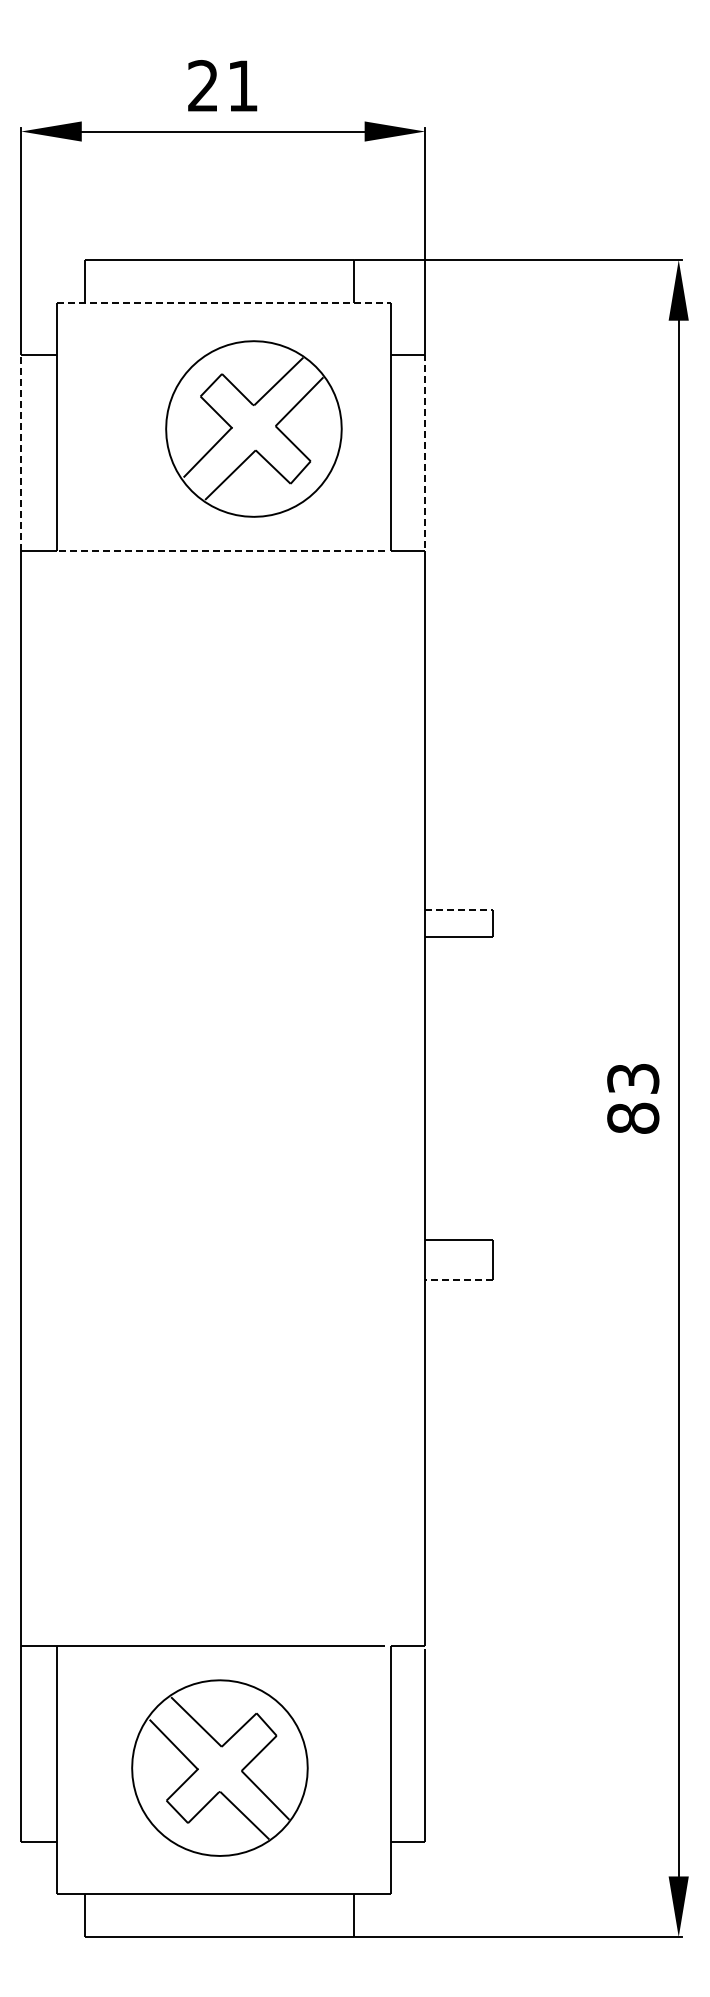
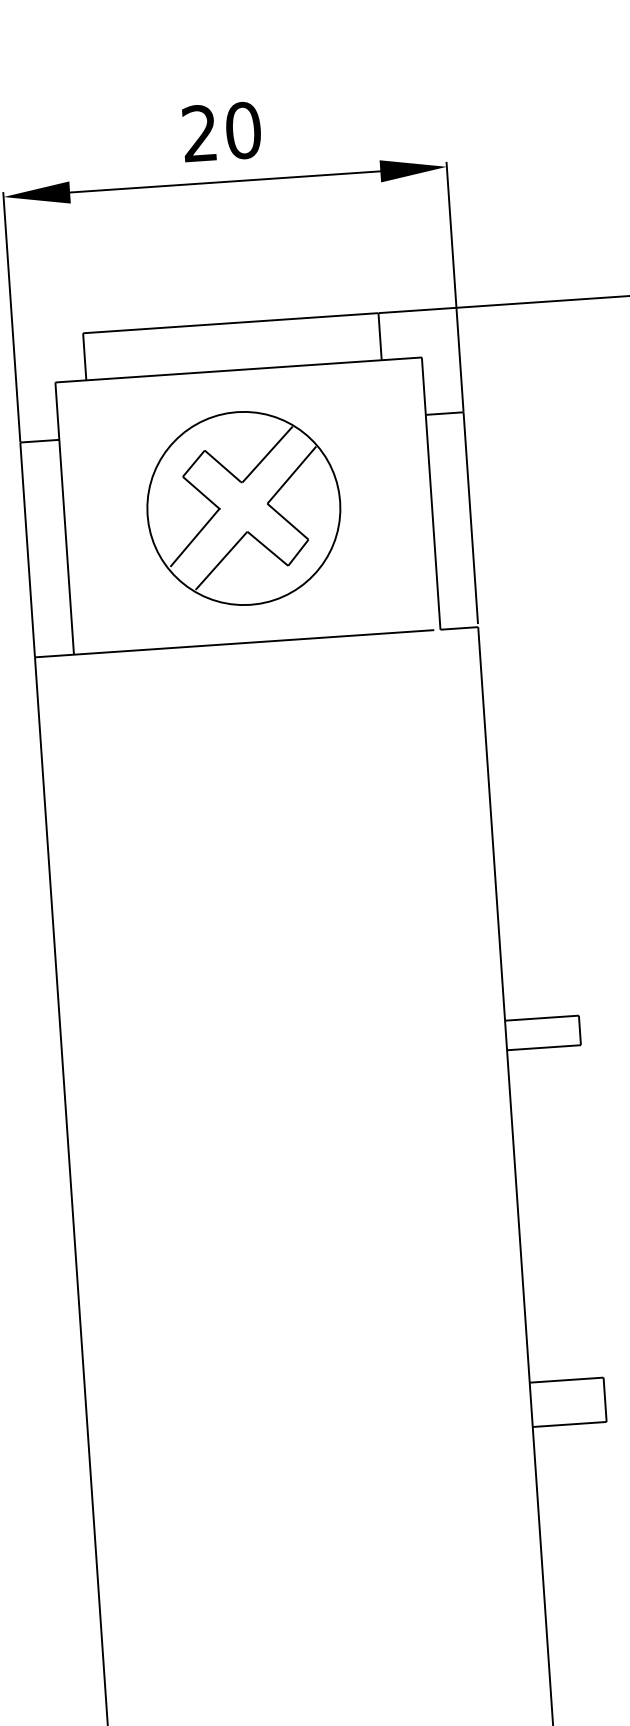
text: (242, 86) -> (242, 131), 21 -> 20
line: (224, 303) -> (239, 370), dashed -> solid
part: (253, 428) -> (243, 507), moved
line: (425, 451) -> (471, 517), dashed -> solid
line: (21, 453) -> (28, 550), dashed -> solid
line: (220, 551) -> (253, 642), dashed -> solid
line: (458, 910) -> (541, 1018), dashed -> solid
line: (458, 1280) -> (569, 1424), dashed -> solid

